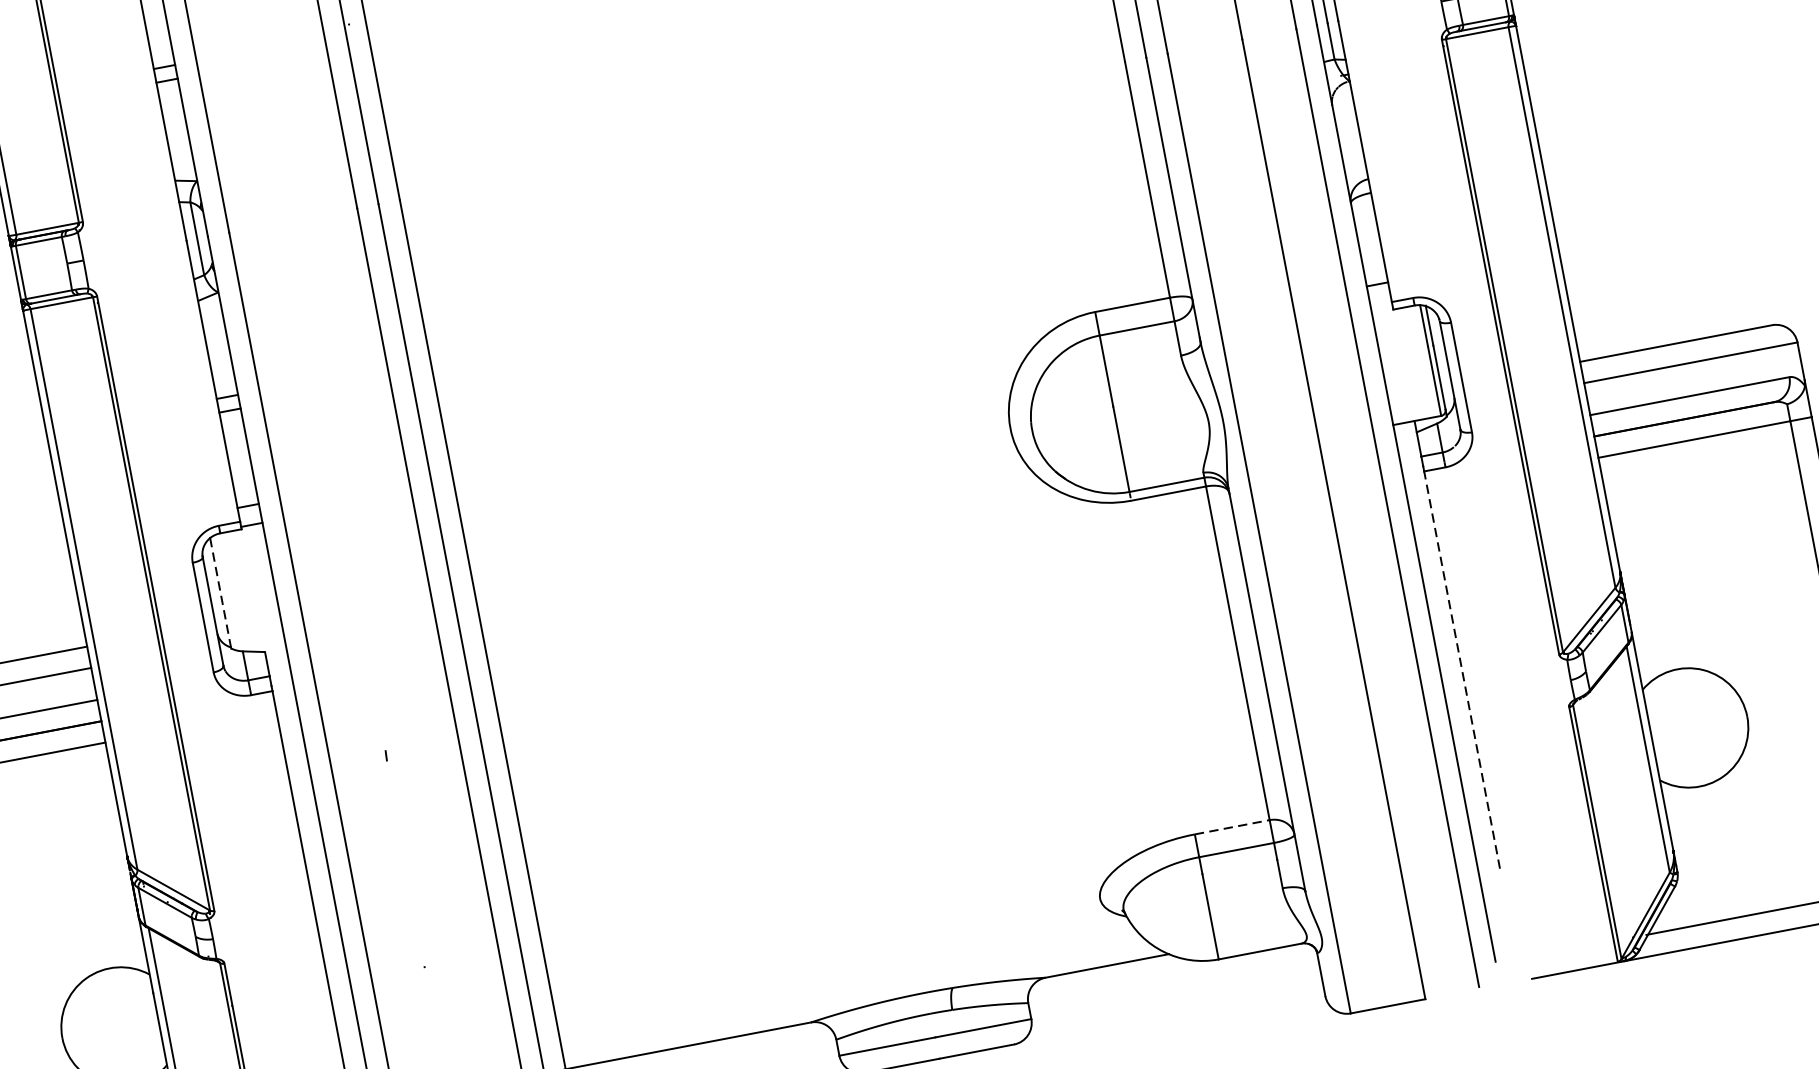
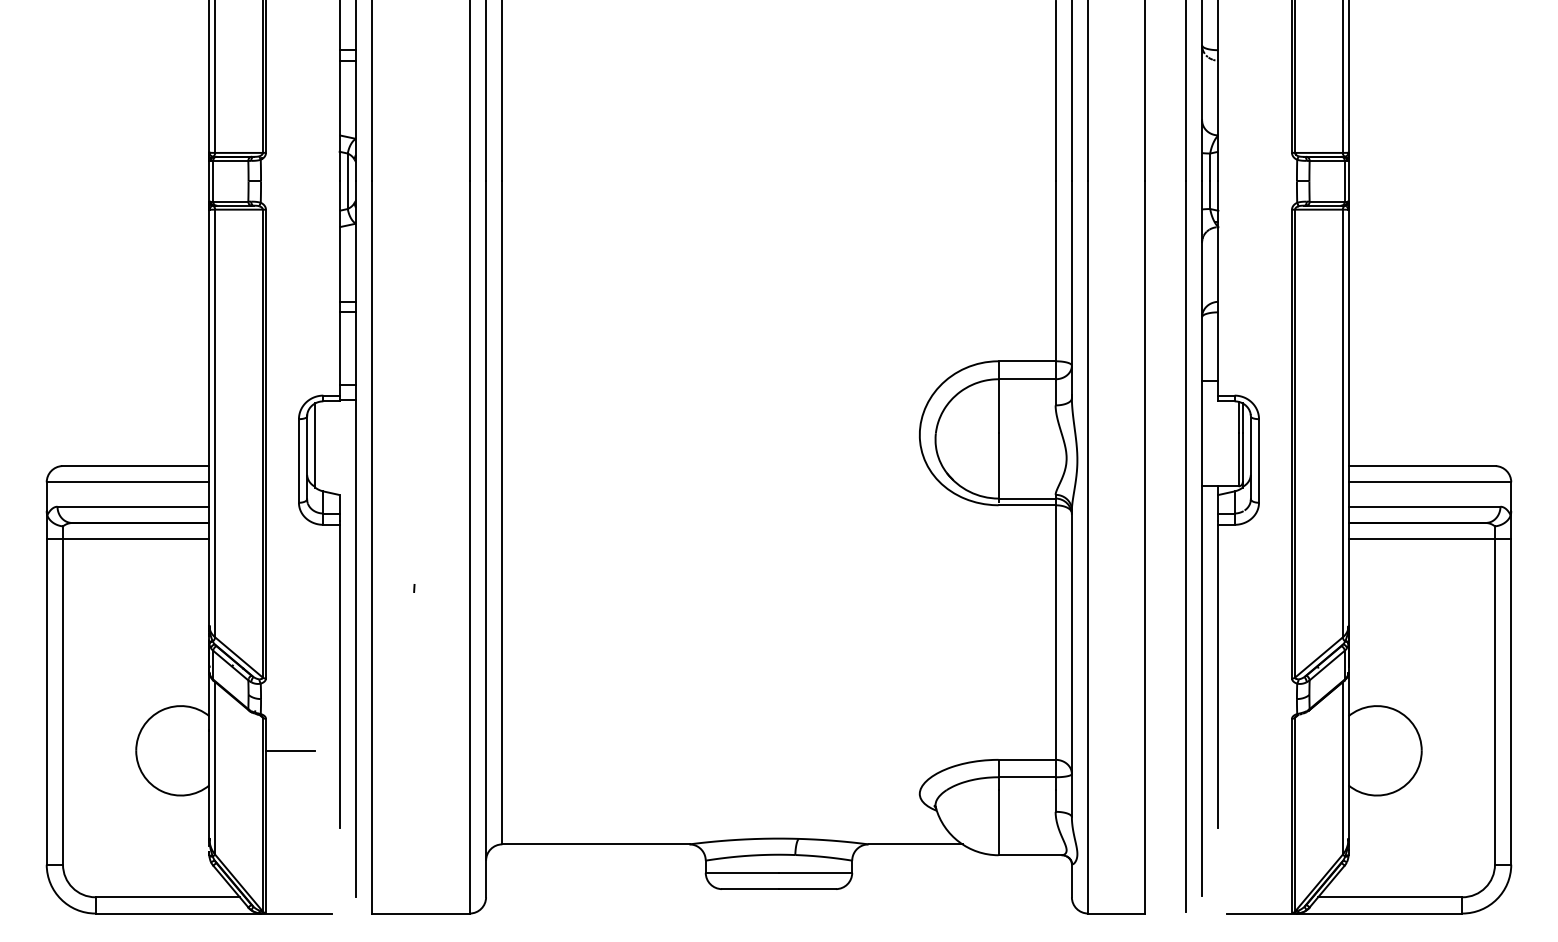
line: (221, 593) -> (315, 445), dashed -> solid
line: (1462, 670) -> (1218, 676), dashed -> solid
line: (1232, 826) -> (1027, 759), dashed -> solid
line: (264, 999) -> (290, 750), added

